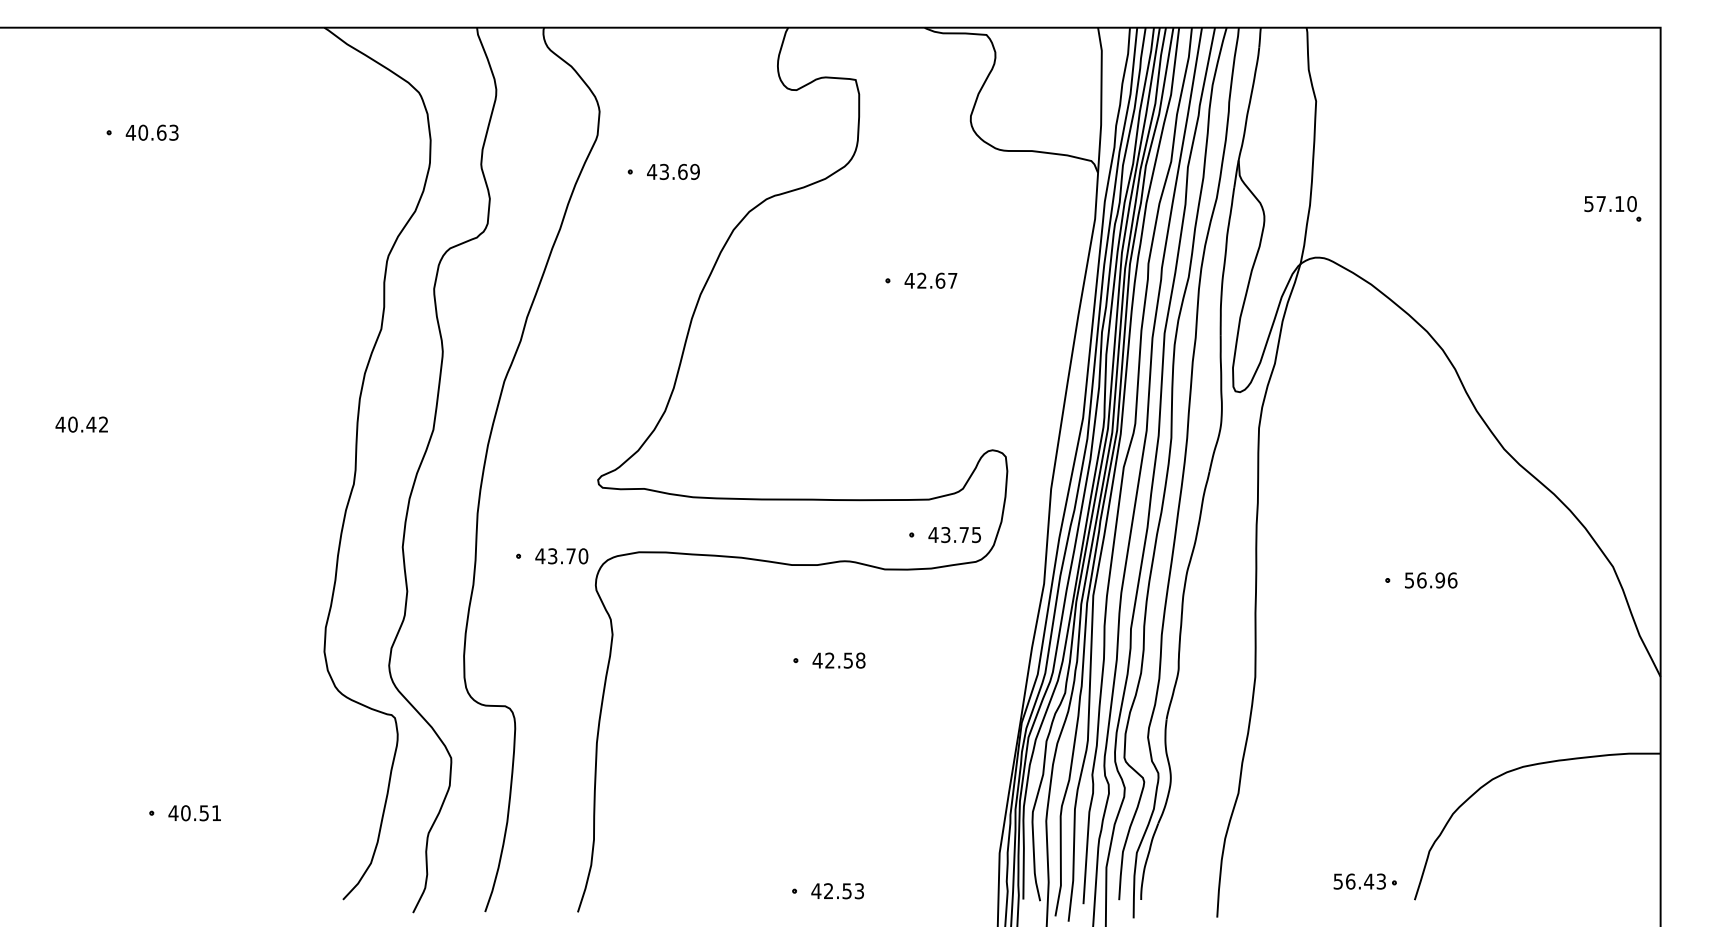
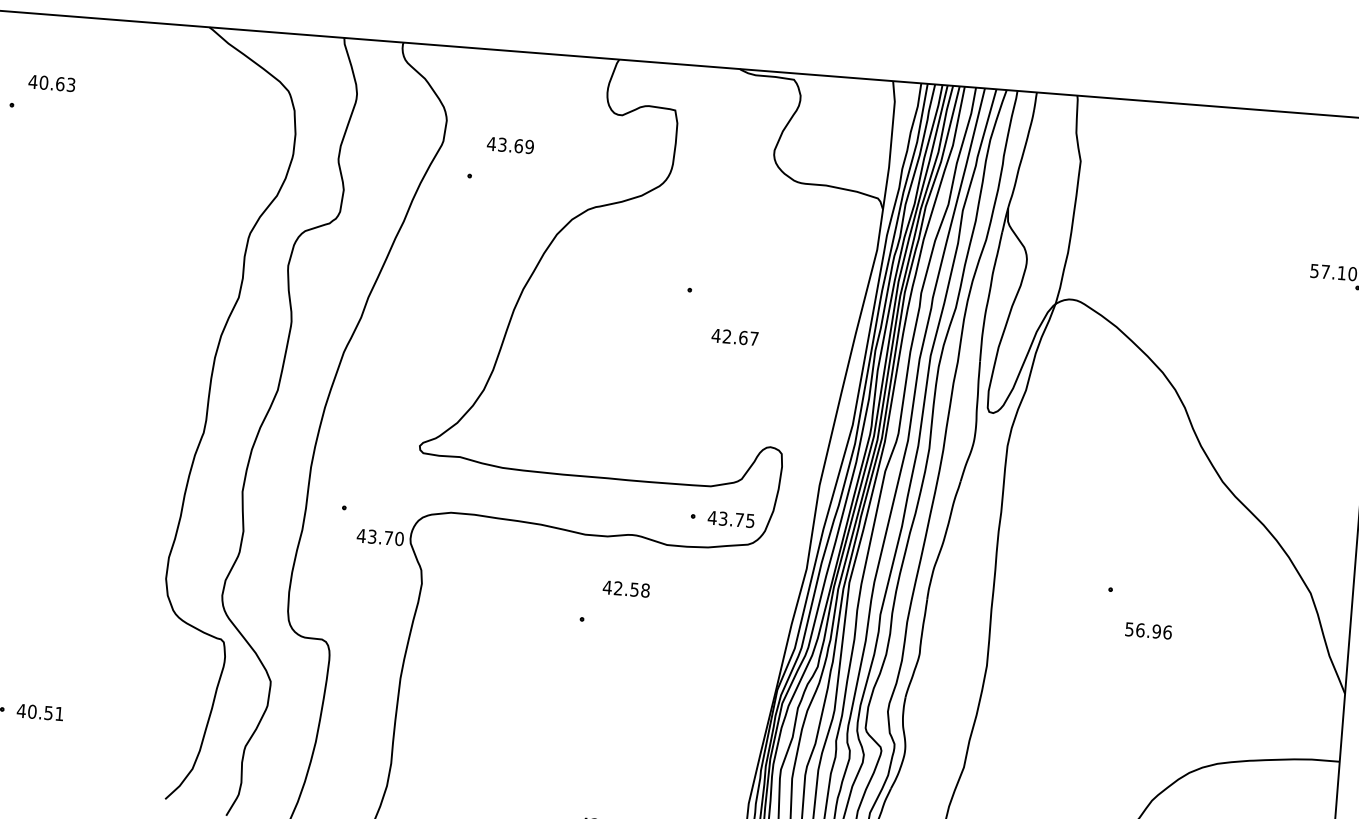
text: (151, 132) -> (51, 83), moved
text: (673, 171) -> (510, 145), moved
text: (930, 280) -> (734, 336), moved
text: (561, 556) -> (380, 537), moved
text: (1431, 580) -> (1148, 631), moved
text: (838, 660) -> (625, 588), moved

